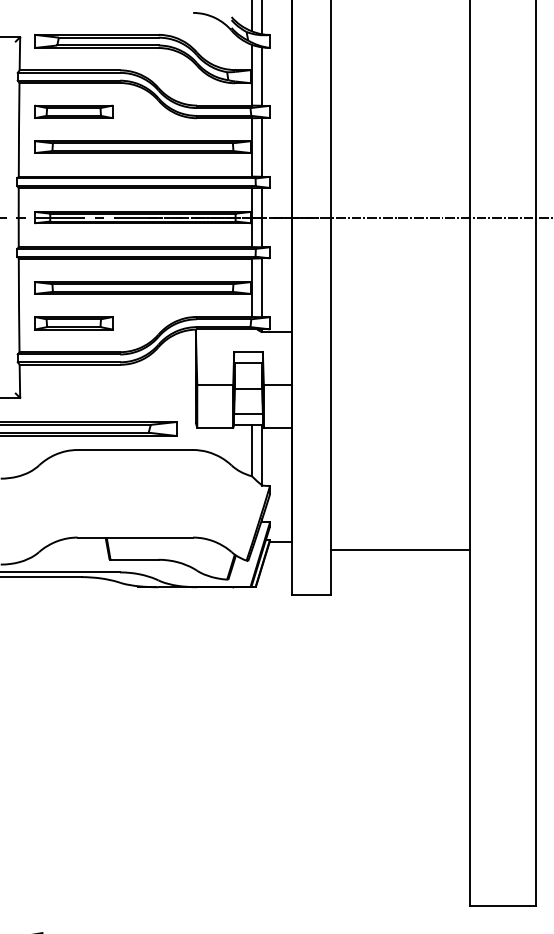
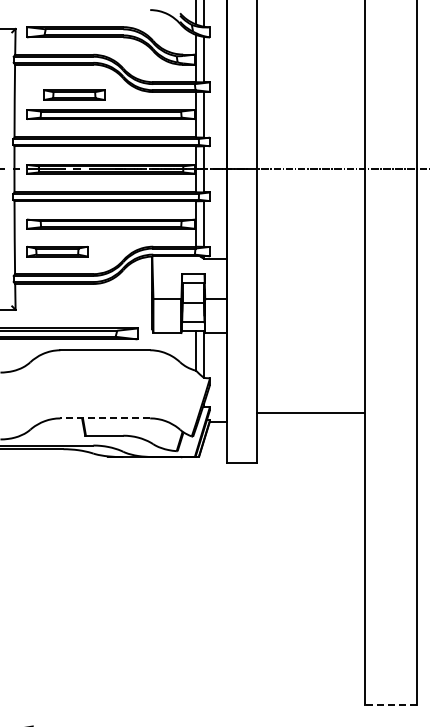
part: (74, 111) -> (74, 94), moved
line: (135, 537) -> (105, 418), solid -> dashed
line: (399, 550) -> (310, 413), moved
line: (503, 906) -> (391, 705), solid -> dashed

